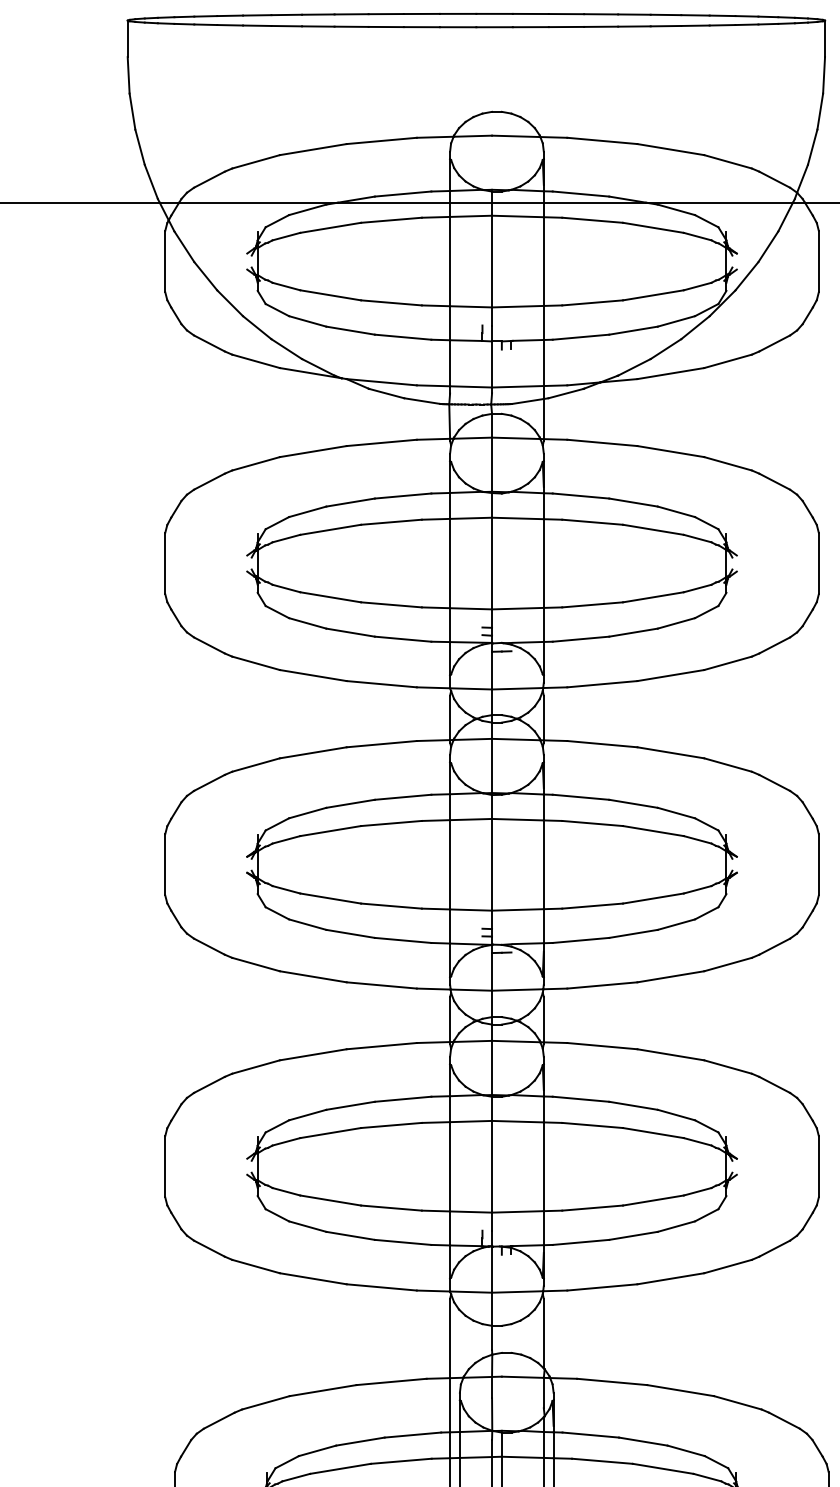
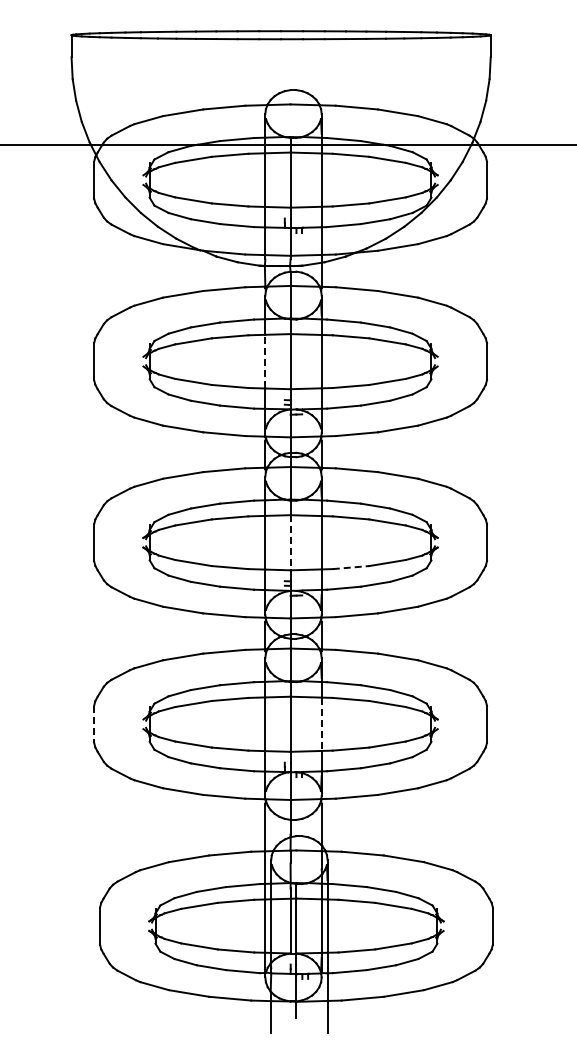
line: (450, 563) -> (265, 361), solid -> dashed
line: (491, 864) -> (290, 542), solid -> dashed
line: (593, 905) -> (351, 567), solid -> dashed
line: (165, 1167) -> (94, 724), solid -> dashed
line: (543, 1167) -> (321, 724), solid -> dashed

